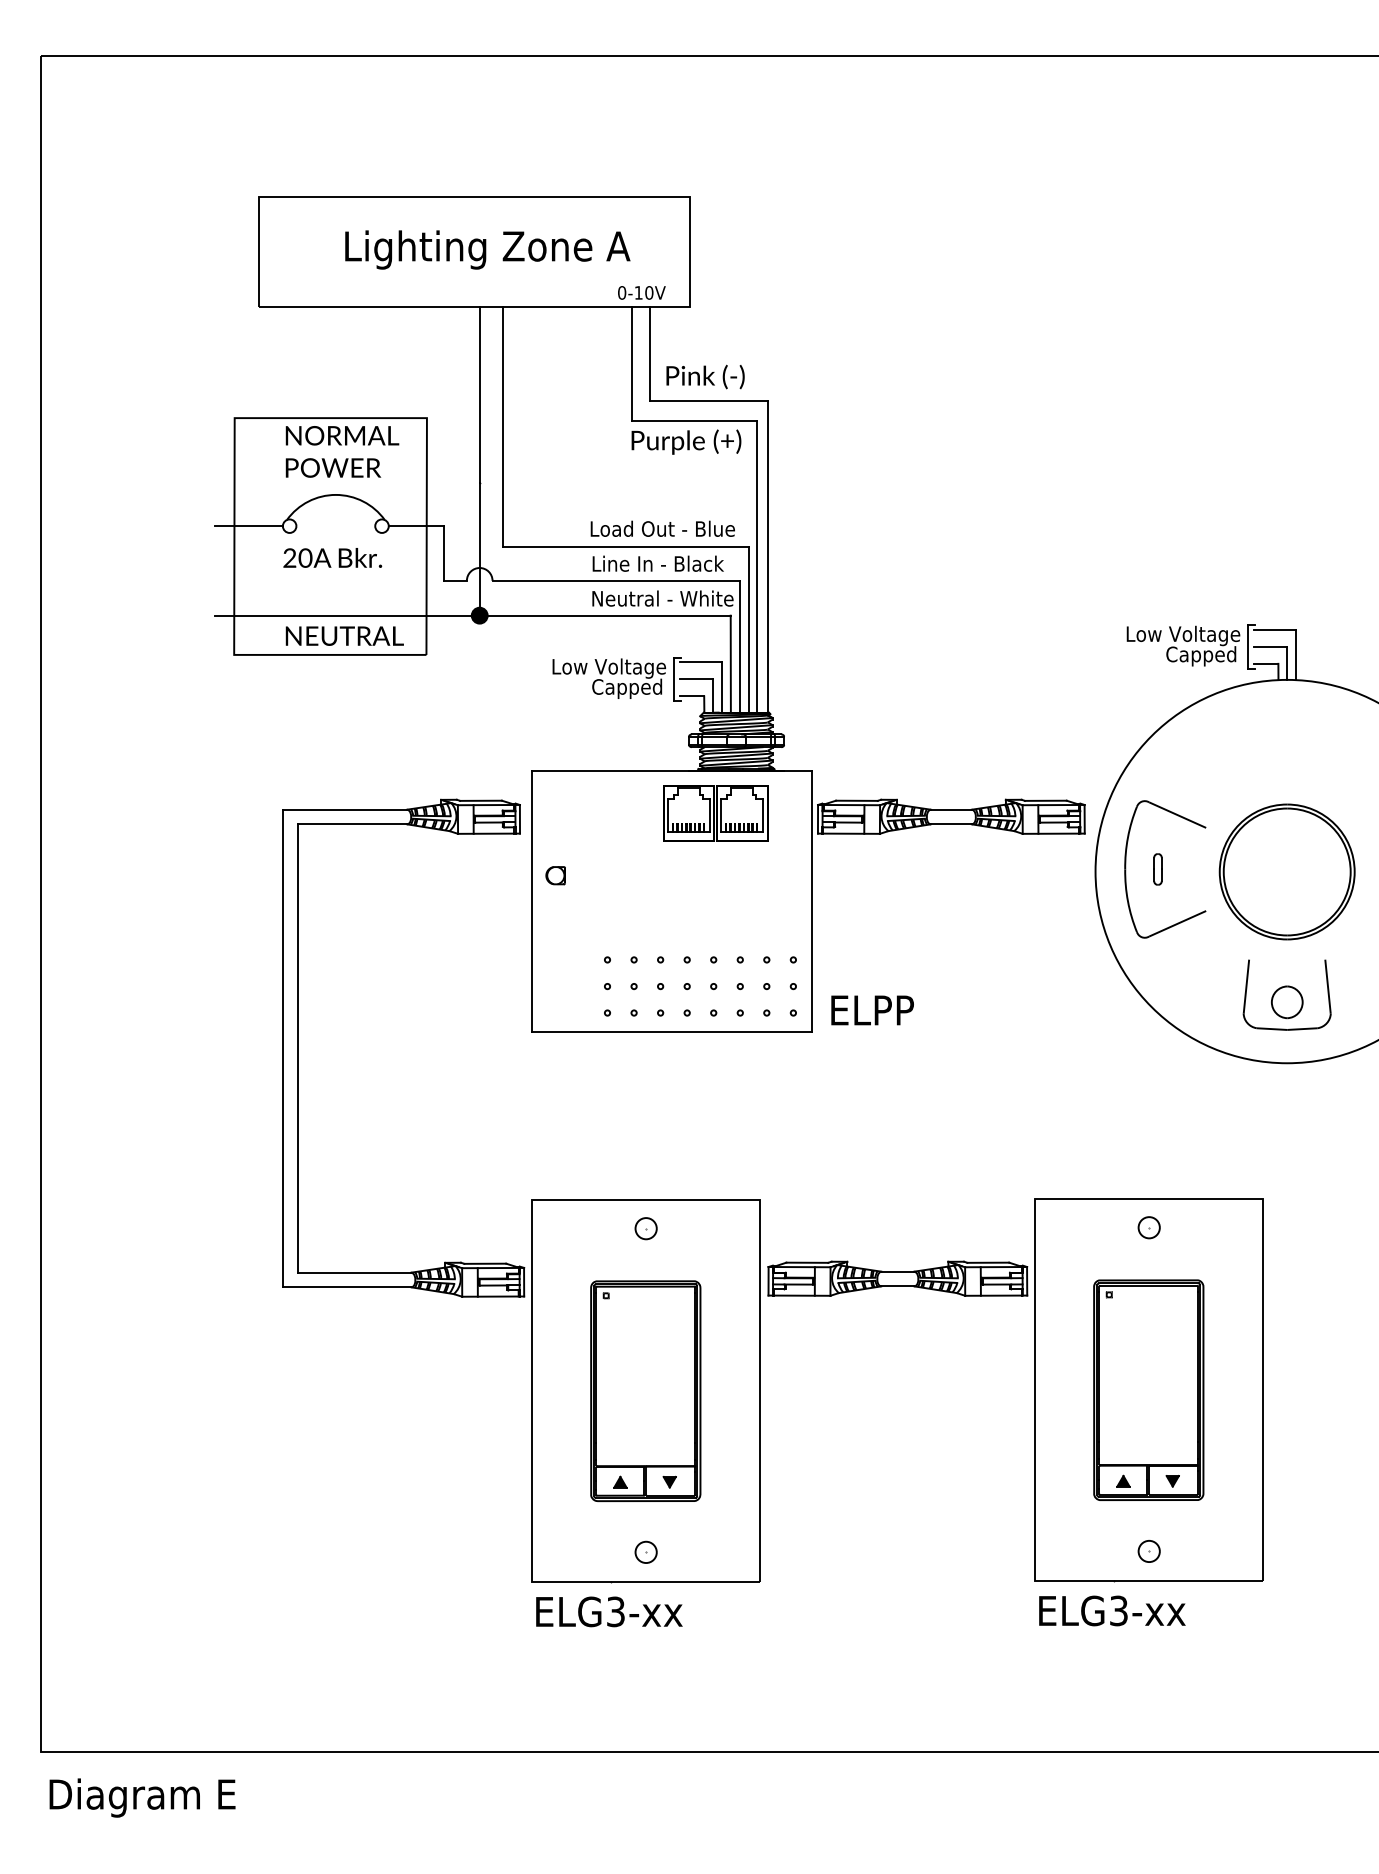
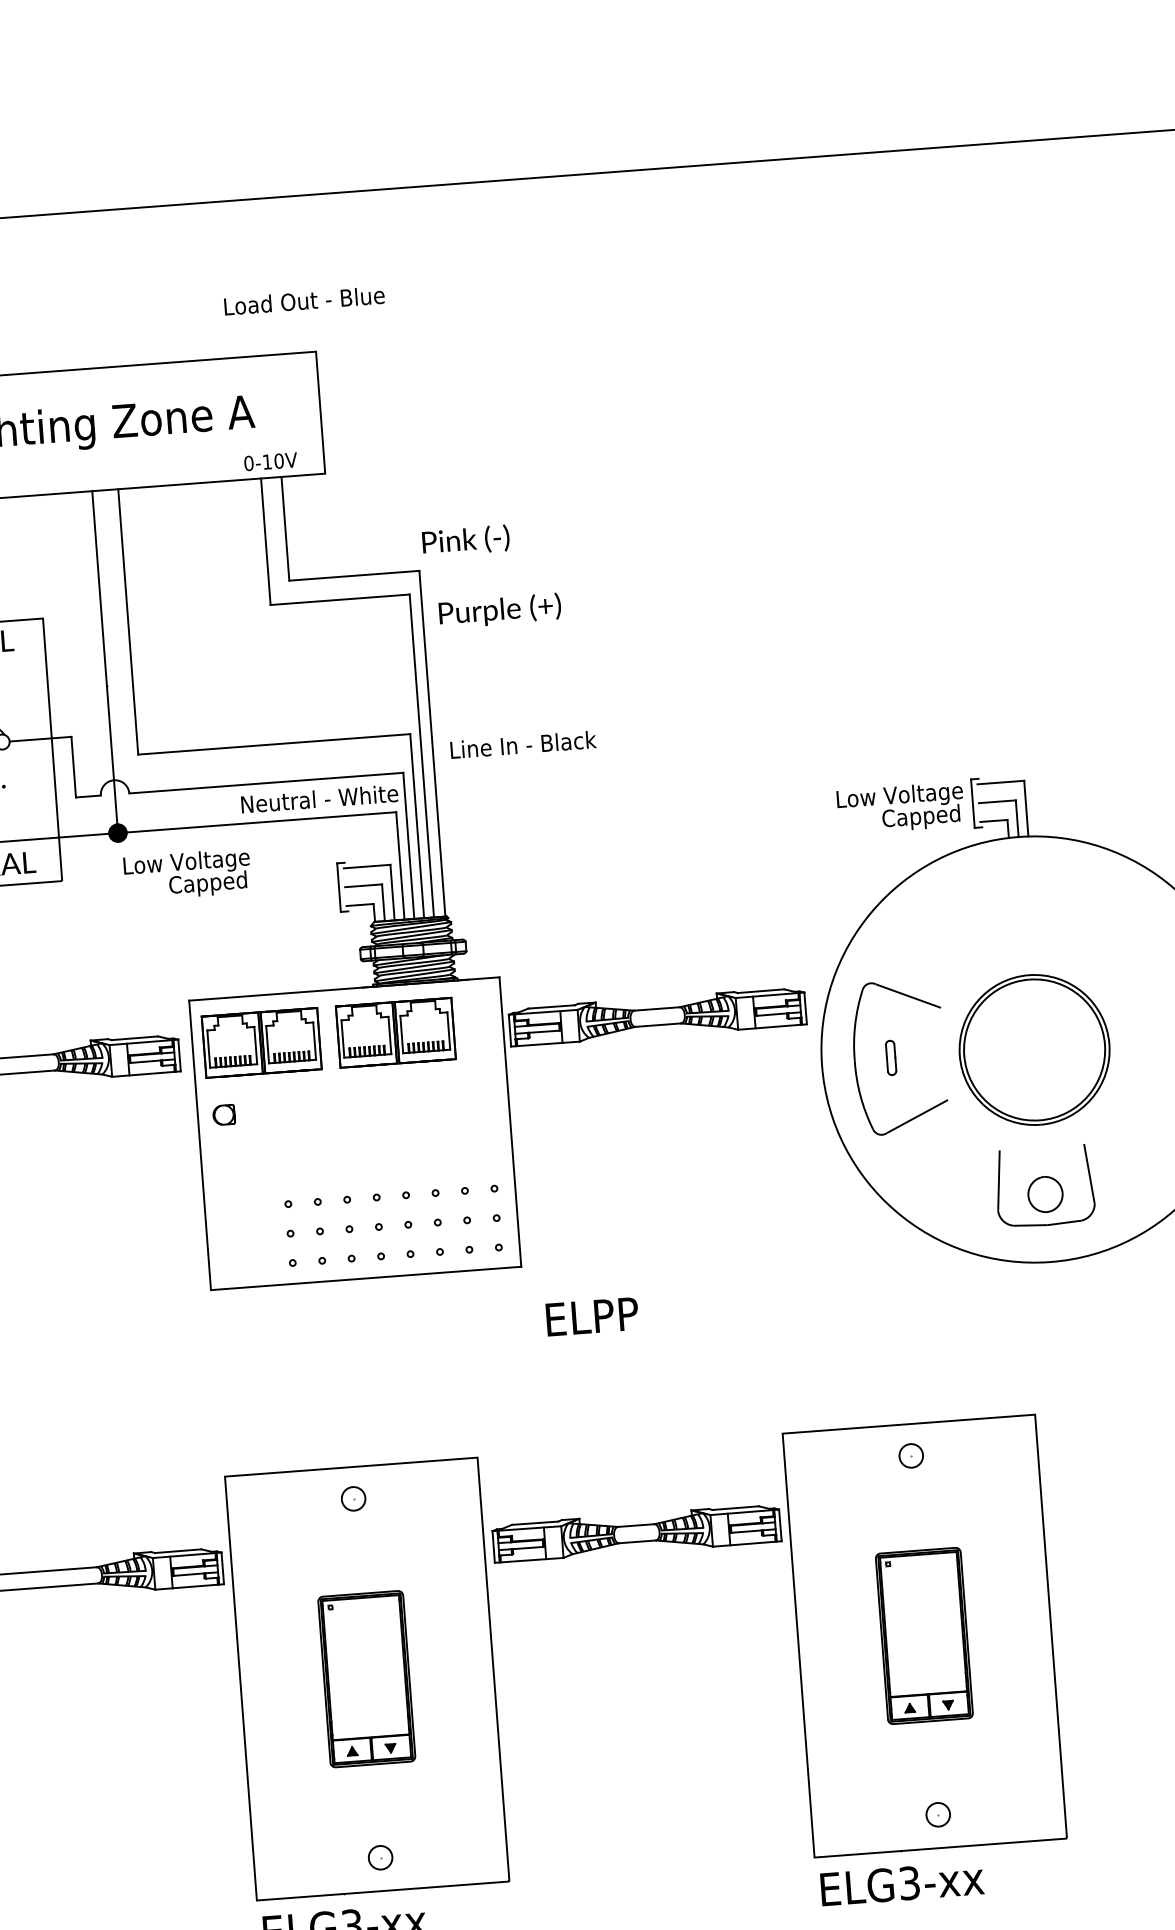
text: (705, 376) -> (465, 540), moved
text: (686, 441) -> (500, 610), moved
text: (662, 528) -> (304, 300), moved
text: (657, 563) -> (522, 744), moved
text: (608, 678) -> (186, 874), moved
part: (594, 813) -> (261, 1042), added
text: (872, 1010) -> (592, 1316), moved
part: (1148, 1389) -> (923, 1635), size x0.7
part: (645, 1391) -> (366, 1679), size x0.7

